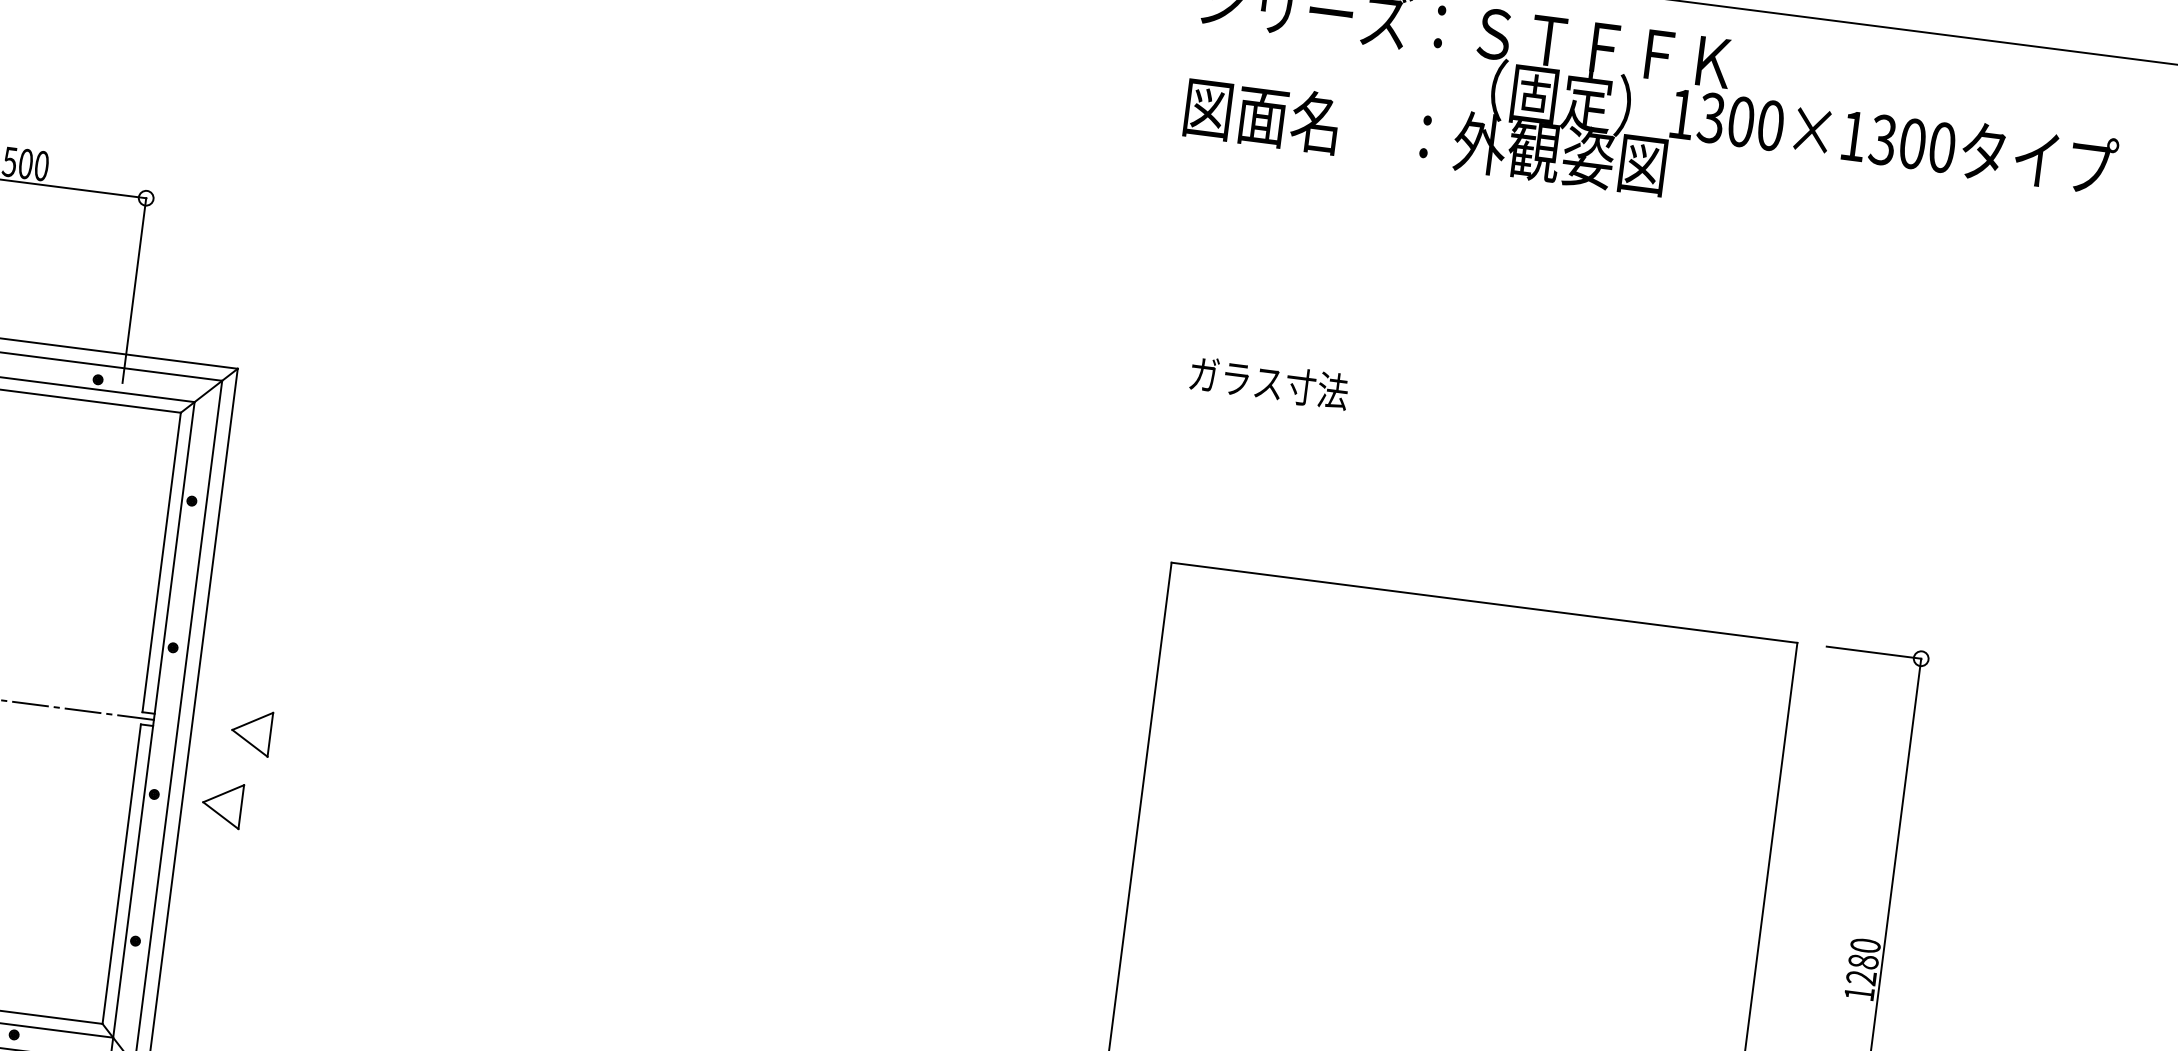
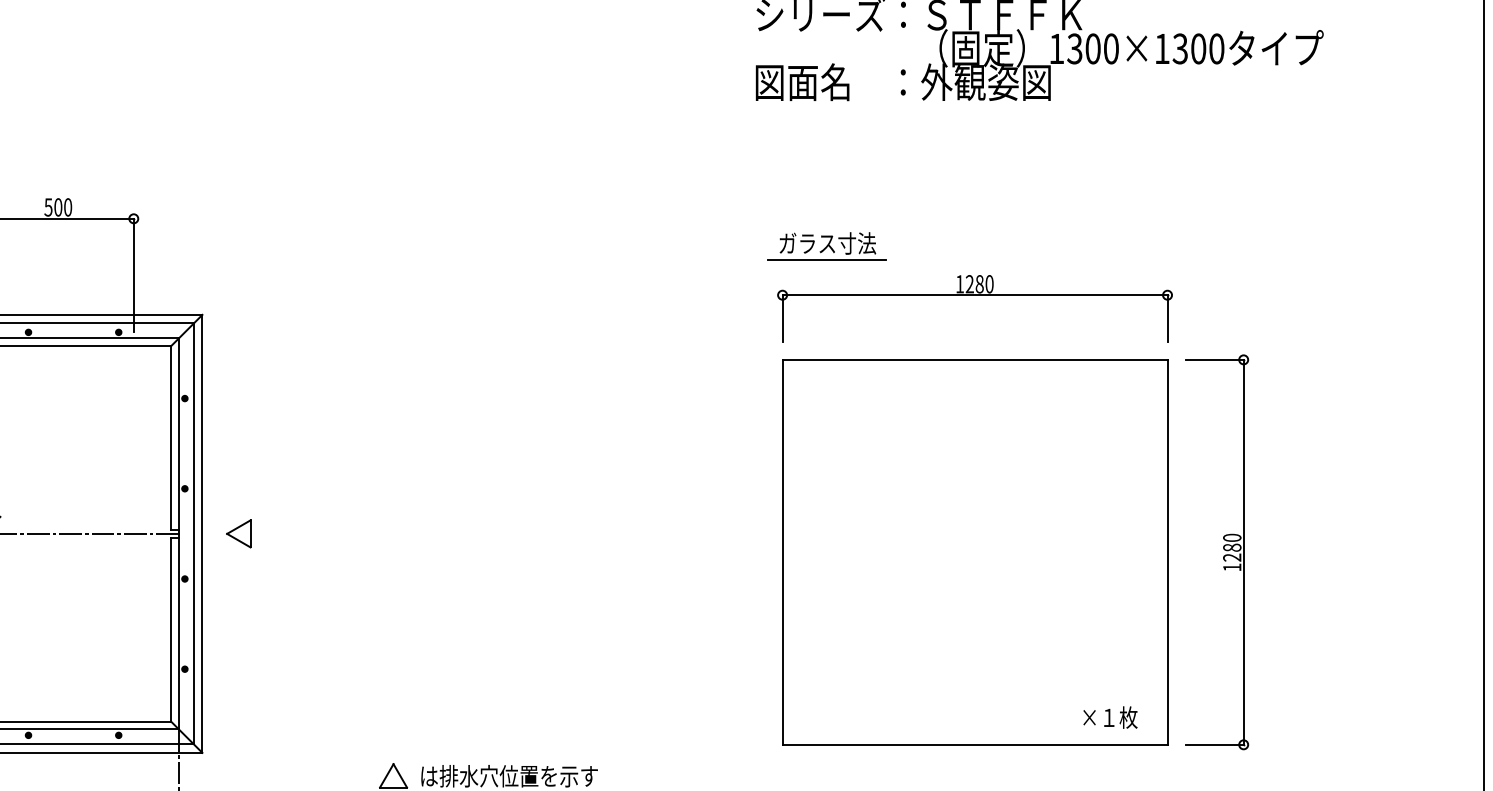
line: (1263, 408) -> (826, 259), added
part: (1496, 498) -> (974, 295), added
part: (221, 803) -> (226, 579), removed

